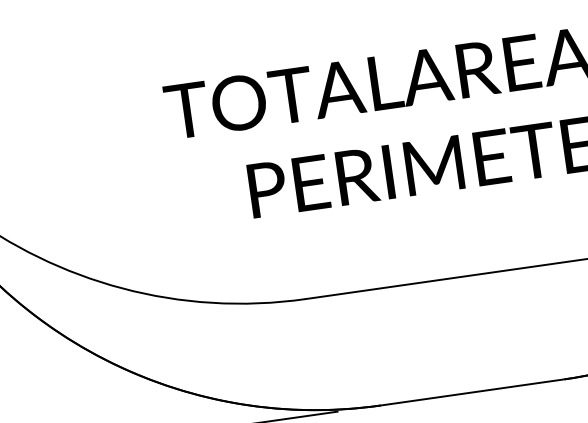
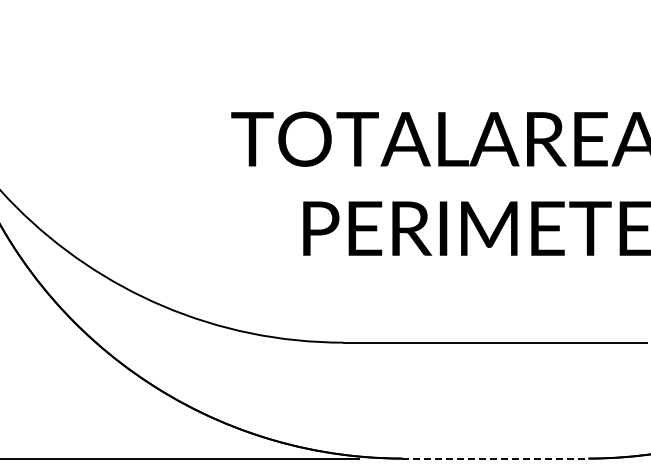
line: (472, 392) -> (495, 458), solid -> dashed

